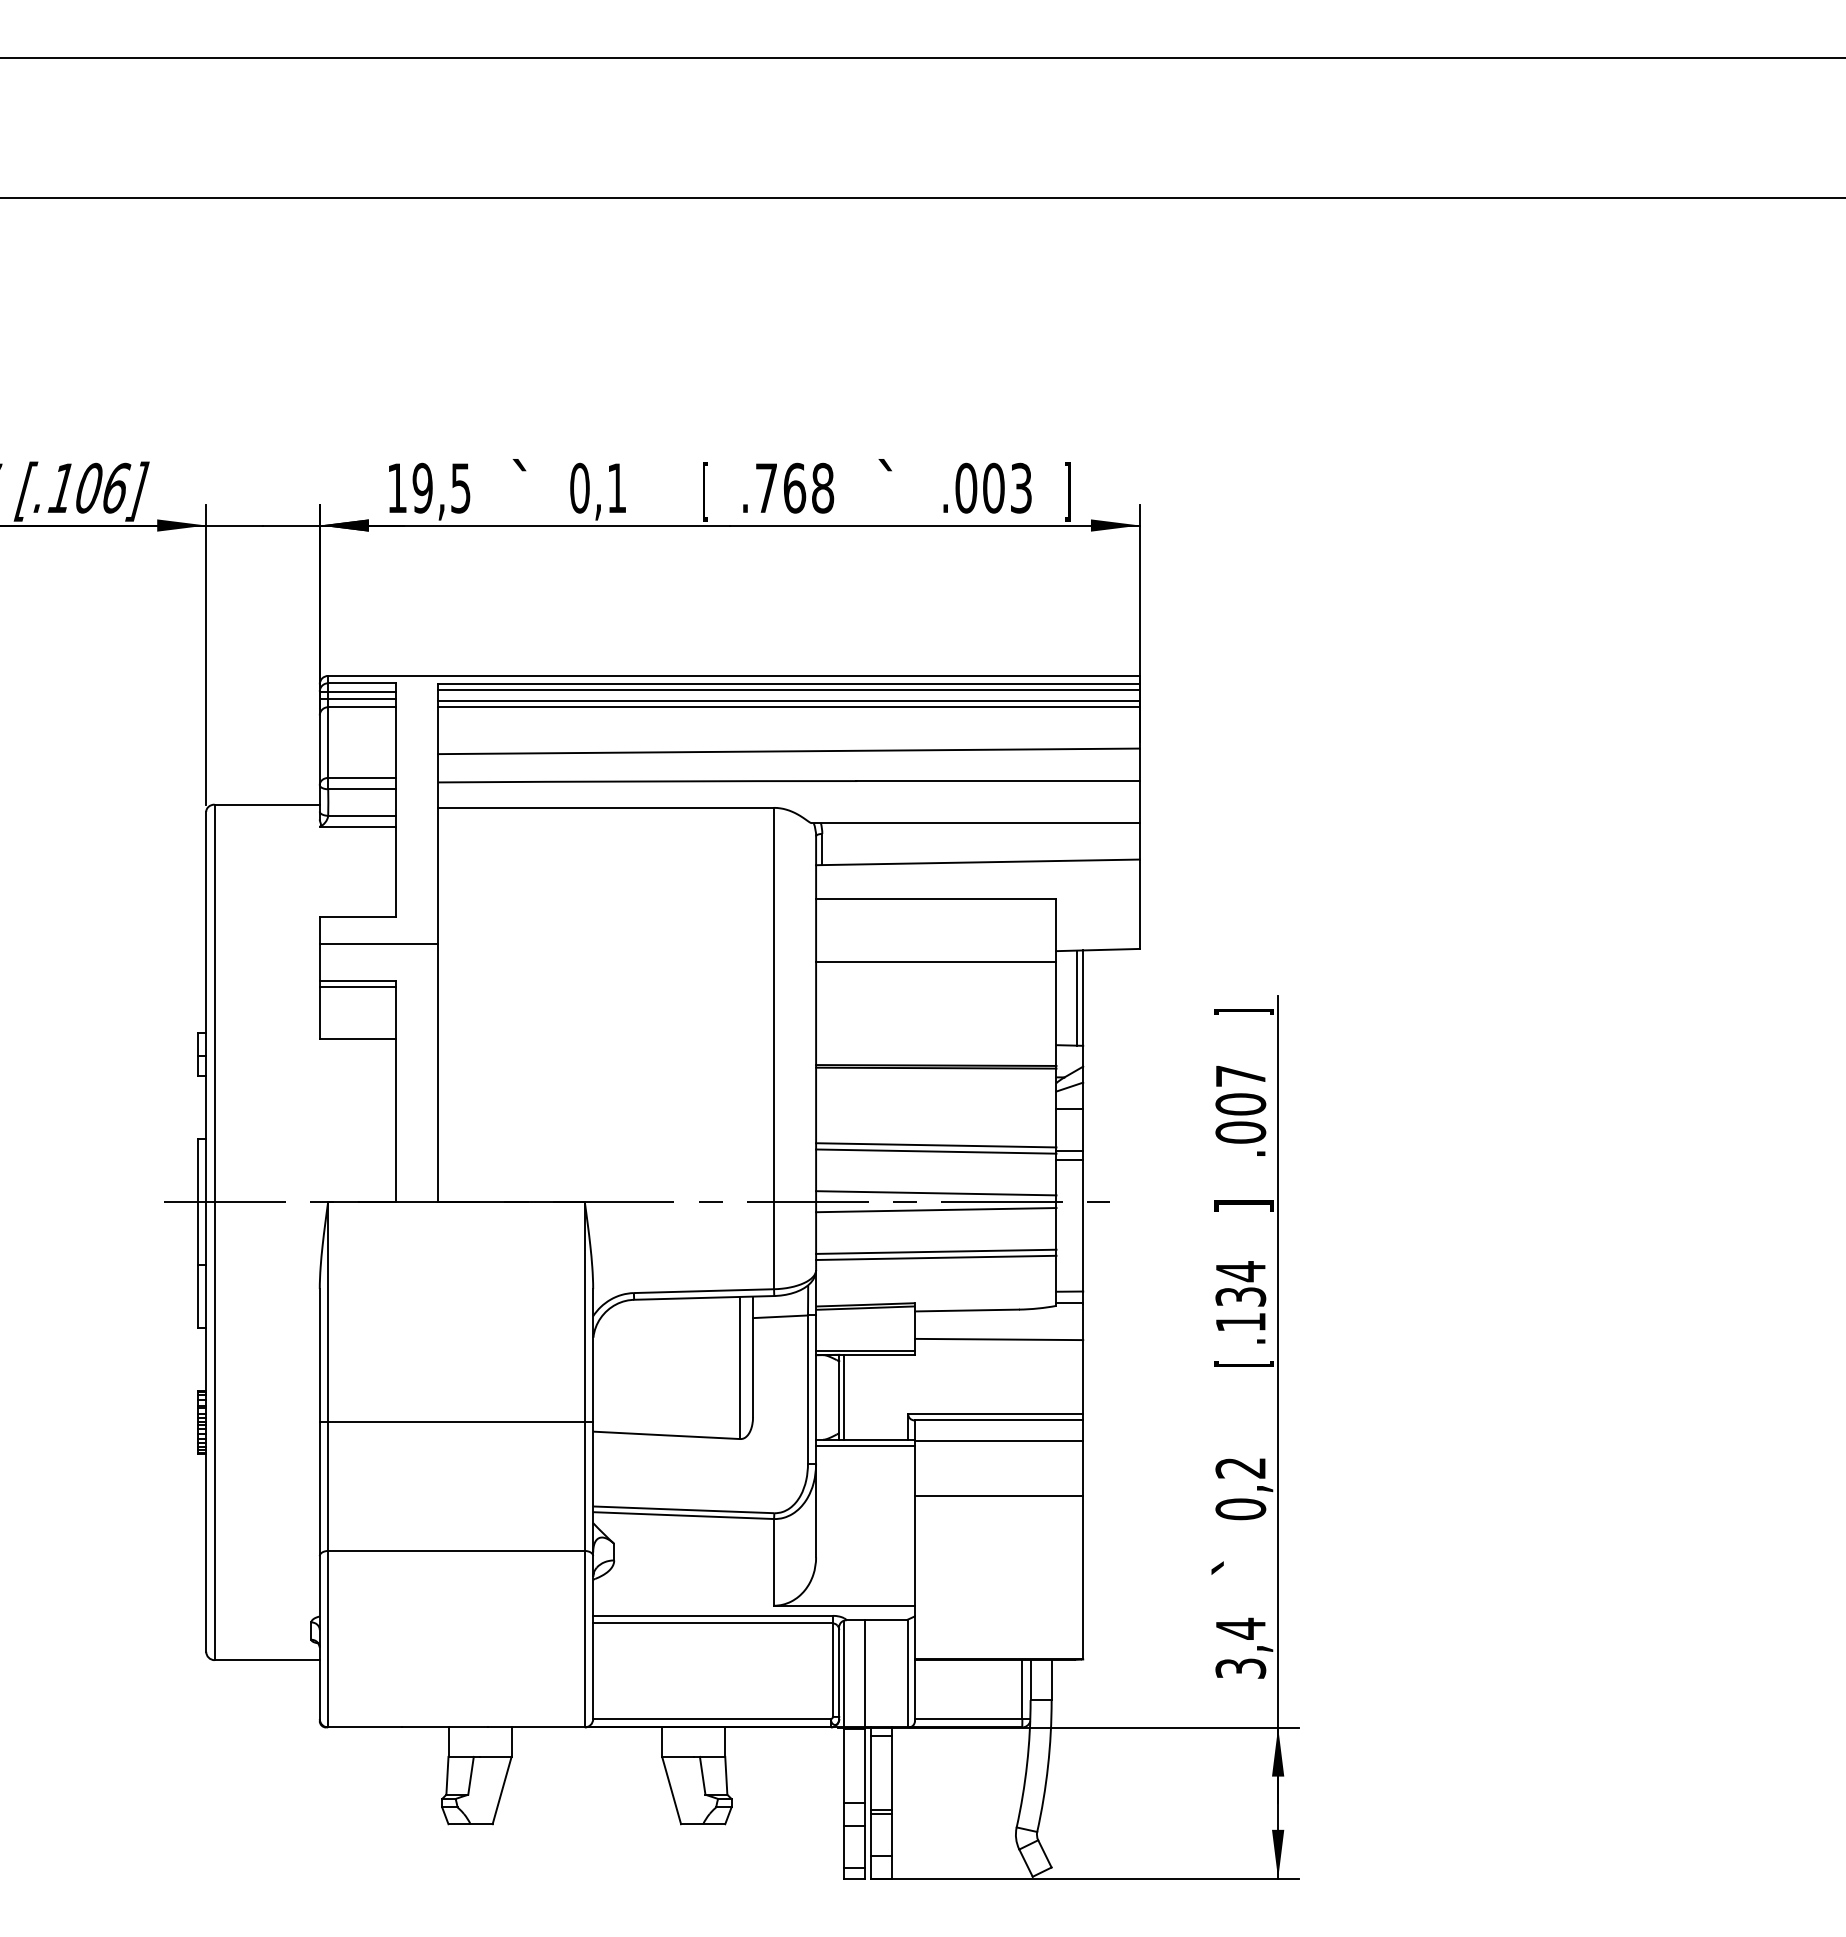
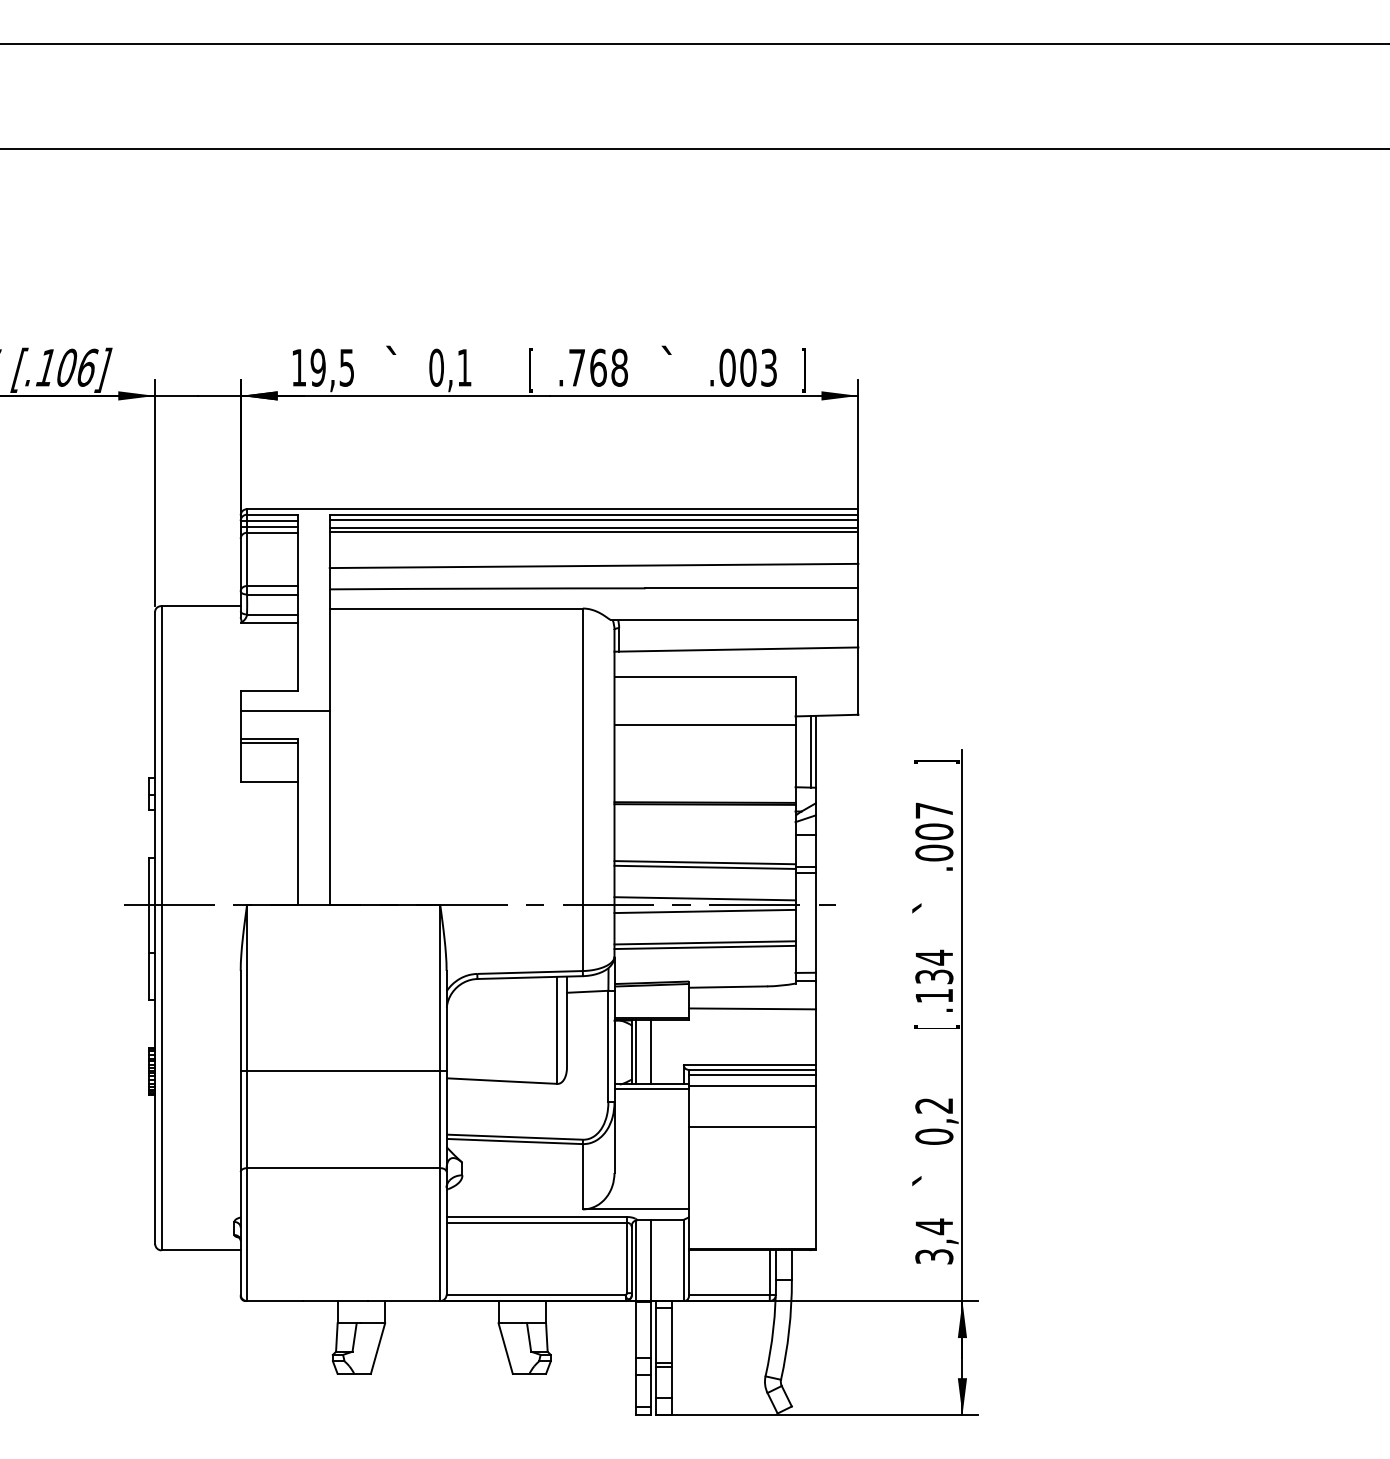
text: (1242, 1205) -> (935, 907), ] -> `
line: (865, 1396) -> (651, 1051), added
line: (998, 1426) -> (751, 1074), added

